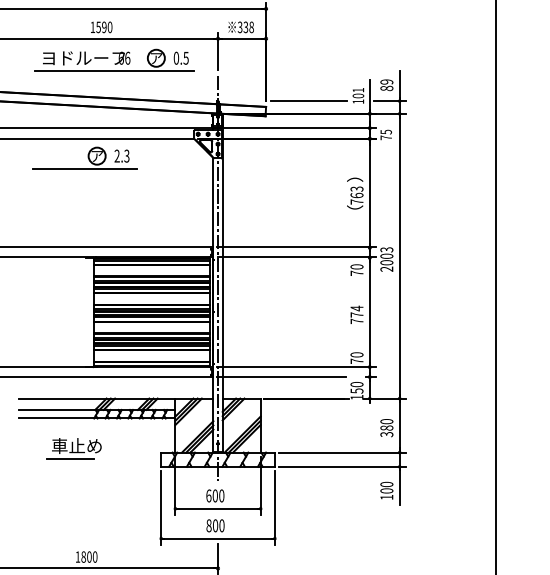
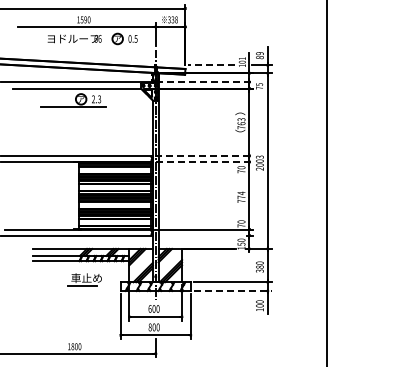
line: (113, 70) -> (91, 46), removed
line: (308, 101) -> (211, 65), solid -> dashed
line: (298, 128) -> (205, 82), solid -> dashed
line: (297, 247) -> (204, 155), solid -> dashed
line: (297, 256) -> (204, 161), solid -> dashed
line: (280, 376) -> (194, 235), removed
part: (73, 448) -> (84, 279), moved
line: (344, 467) -> (233, 291), solid -> dashed

